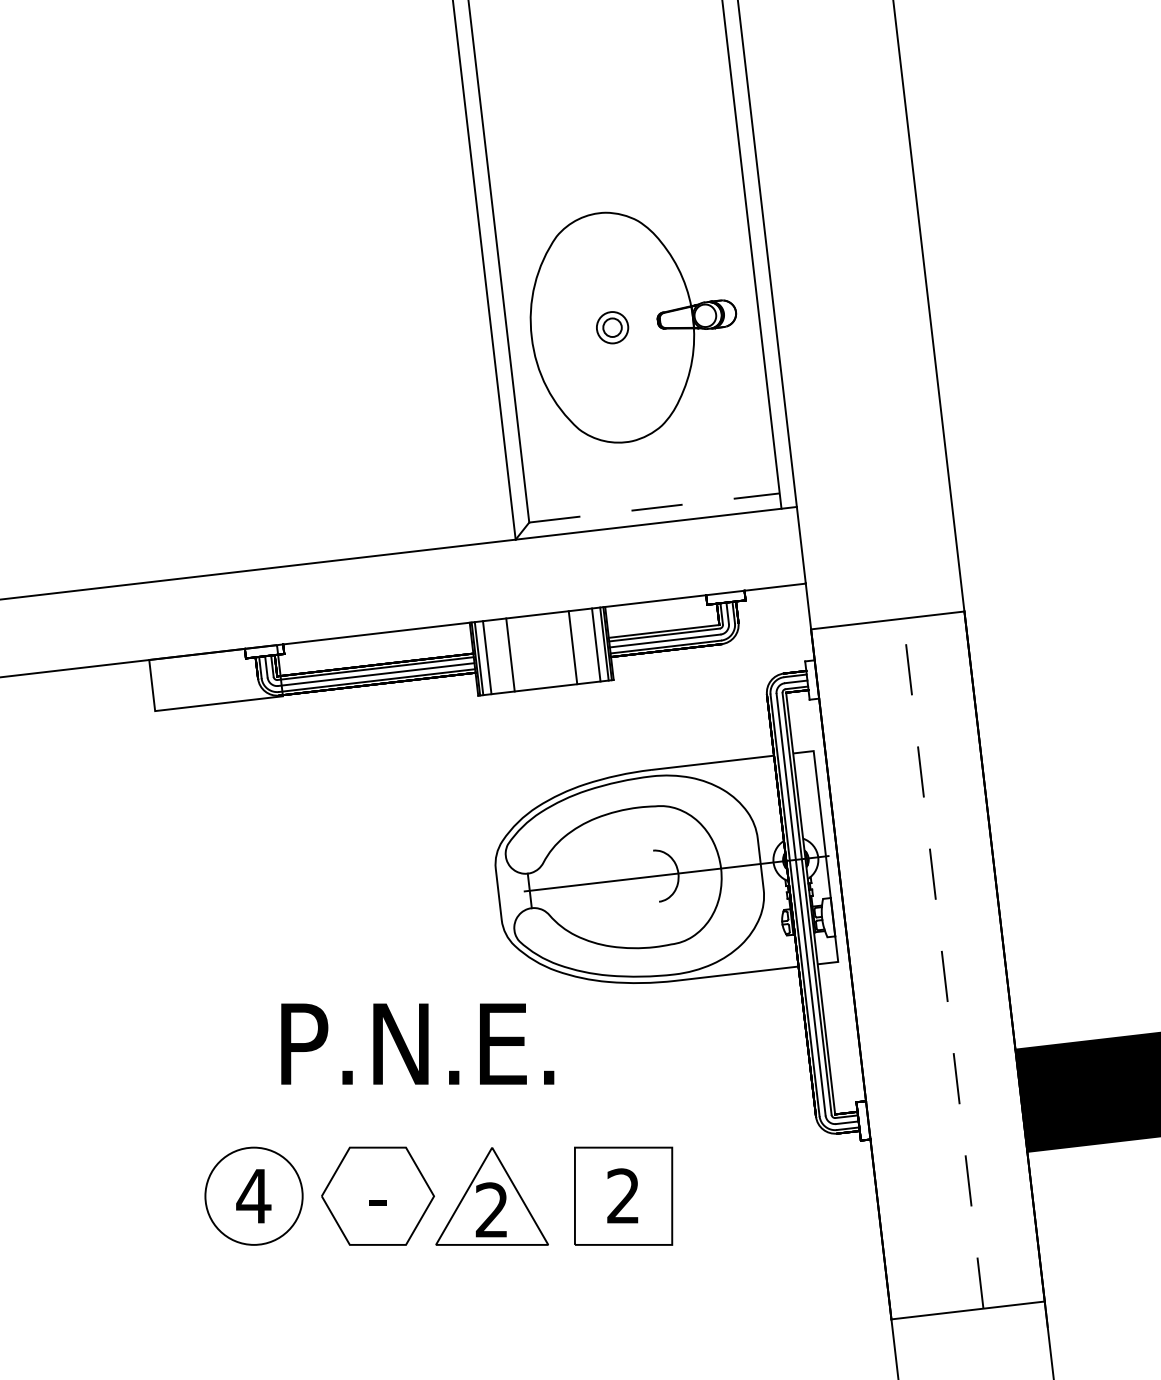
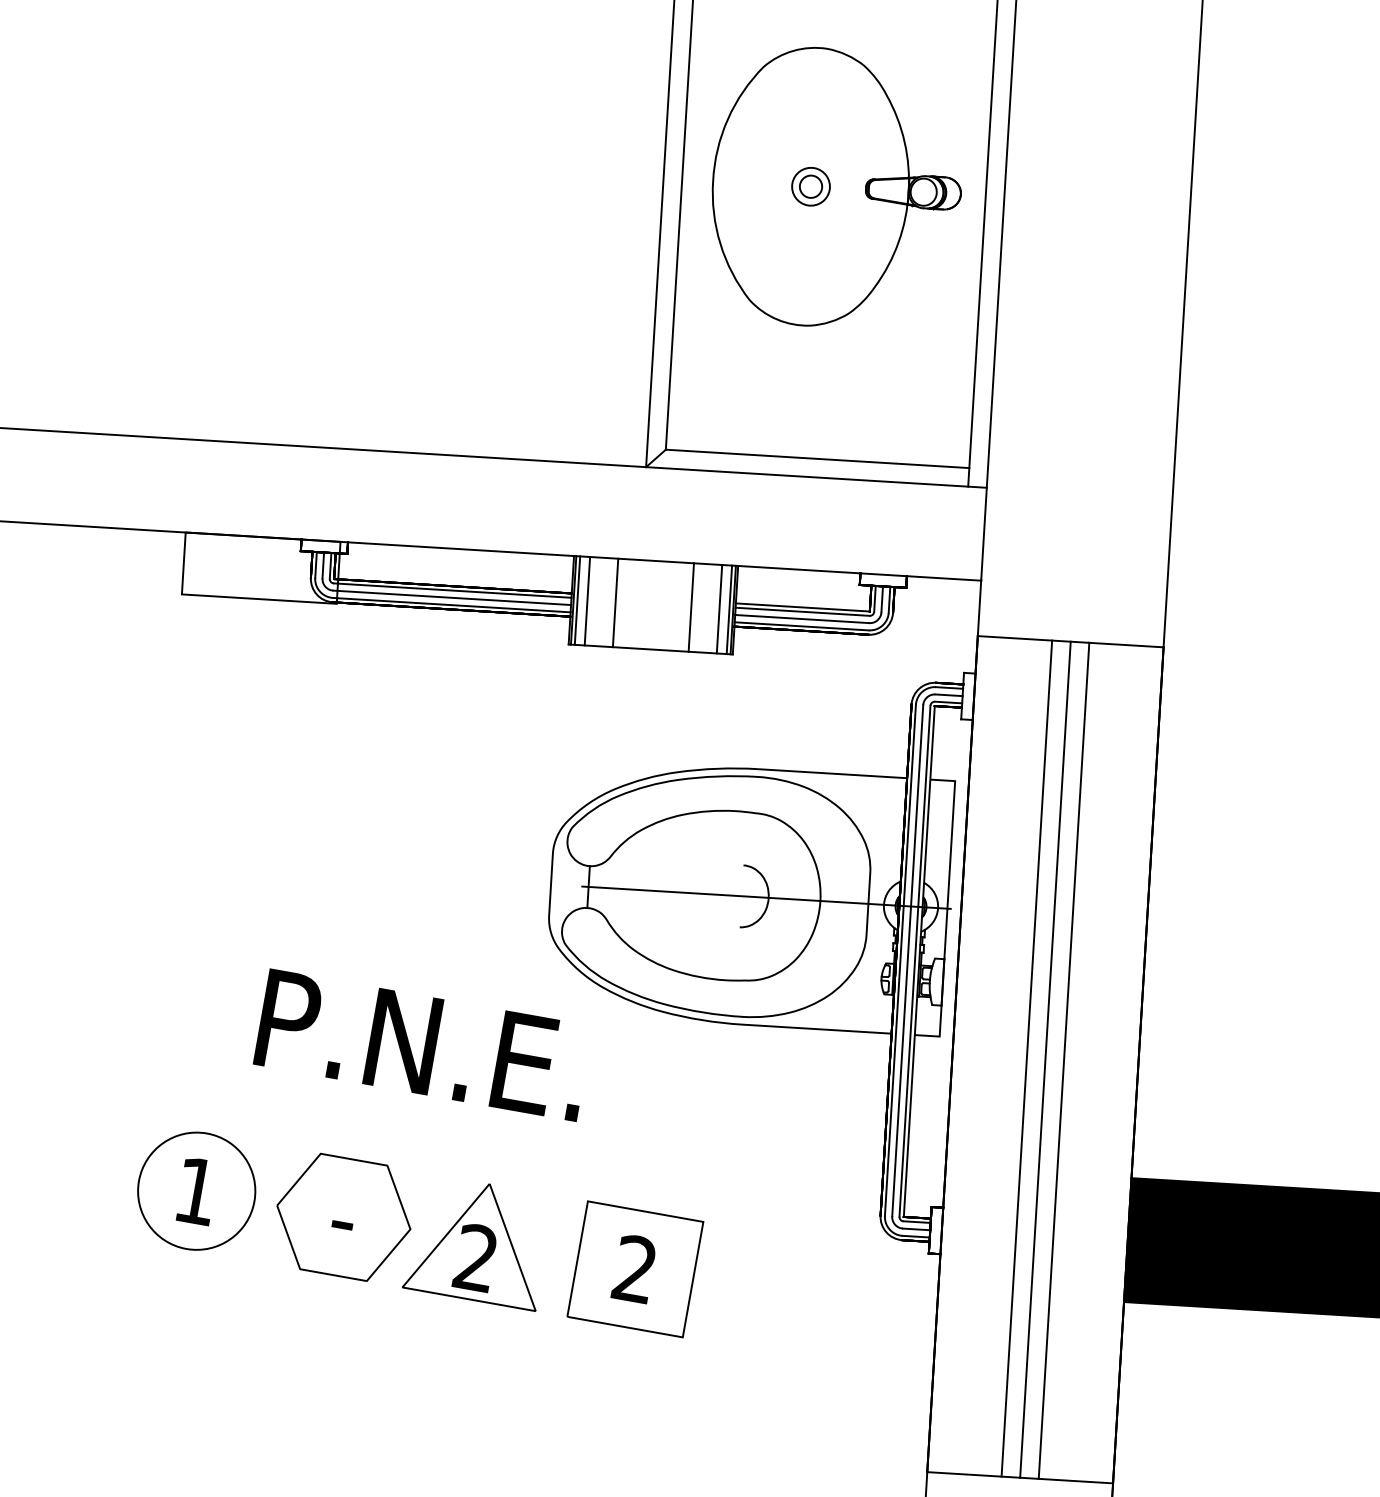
part: (633, 327) -> (835, 190), moved
line: (654, 507) -> (817, 458), dashed -> solid
line: (943, 963) -> (1064, 1060), dashed -> solid
line: (927, 965) -> (1044, 1059), added
line: (912, 967) -> (1026, 1058), added
text: (253, 1196) -> (196, 1191), 4 -> 1

